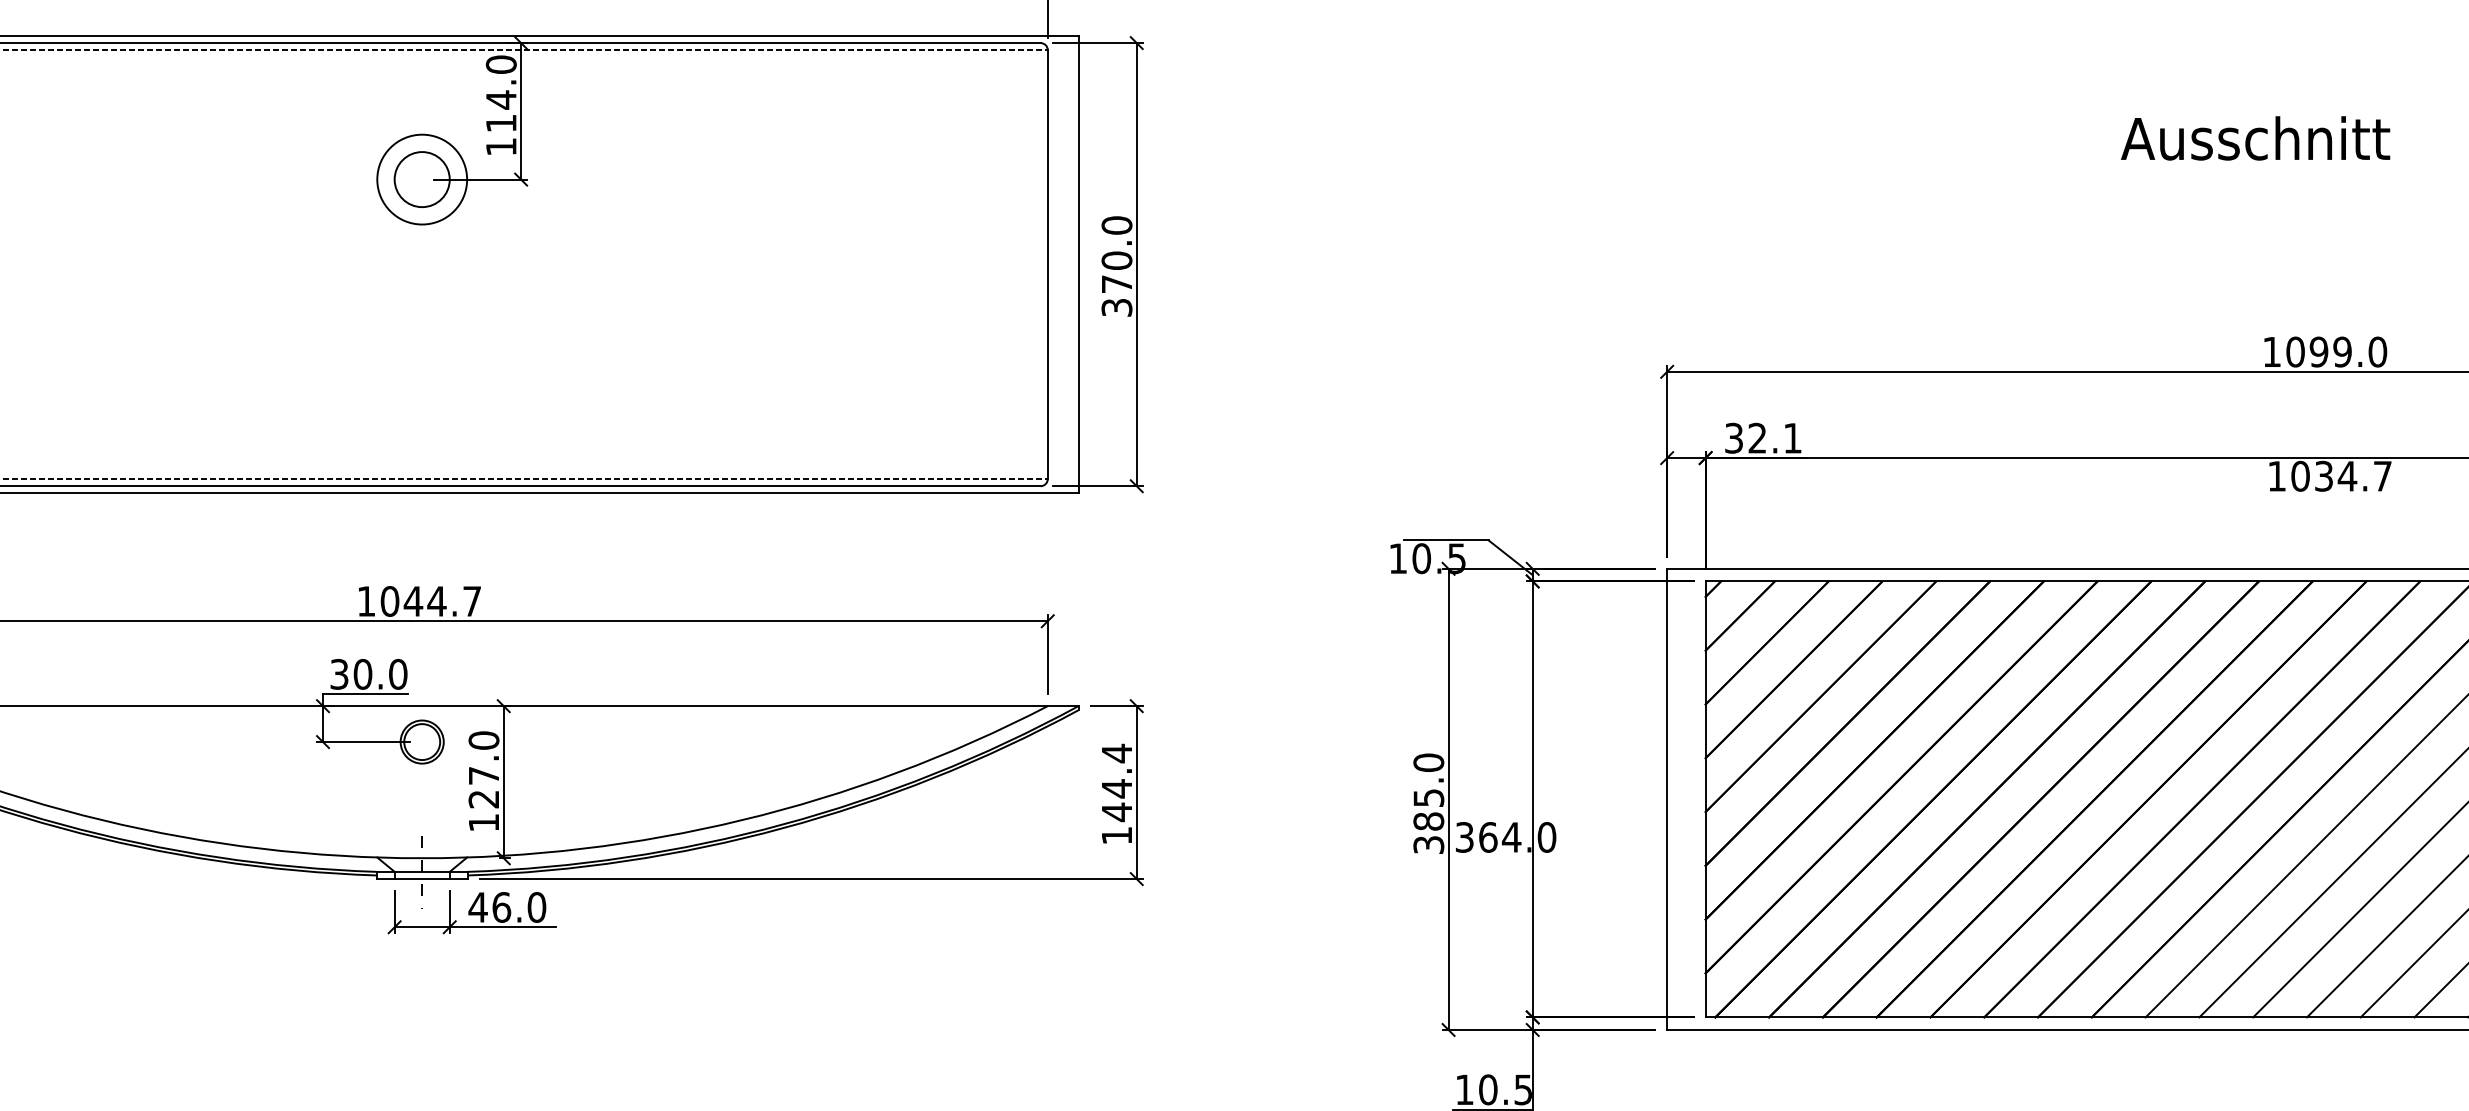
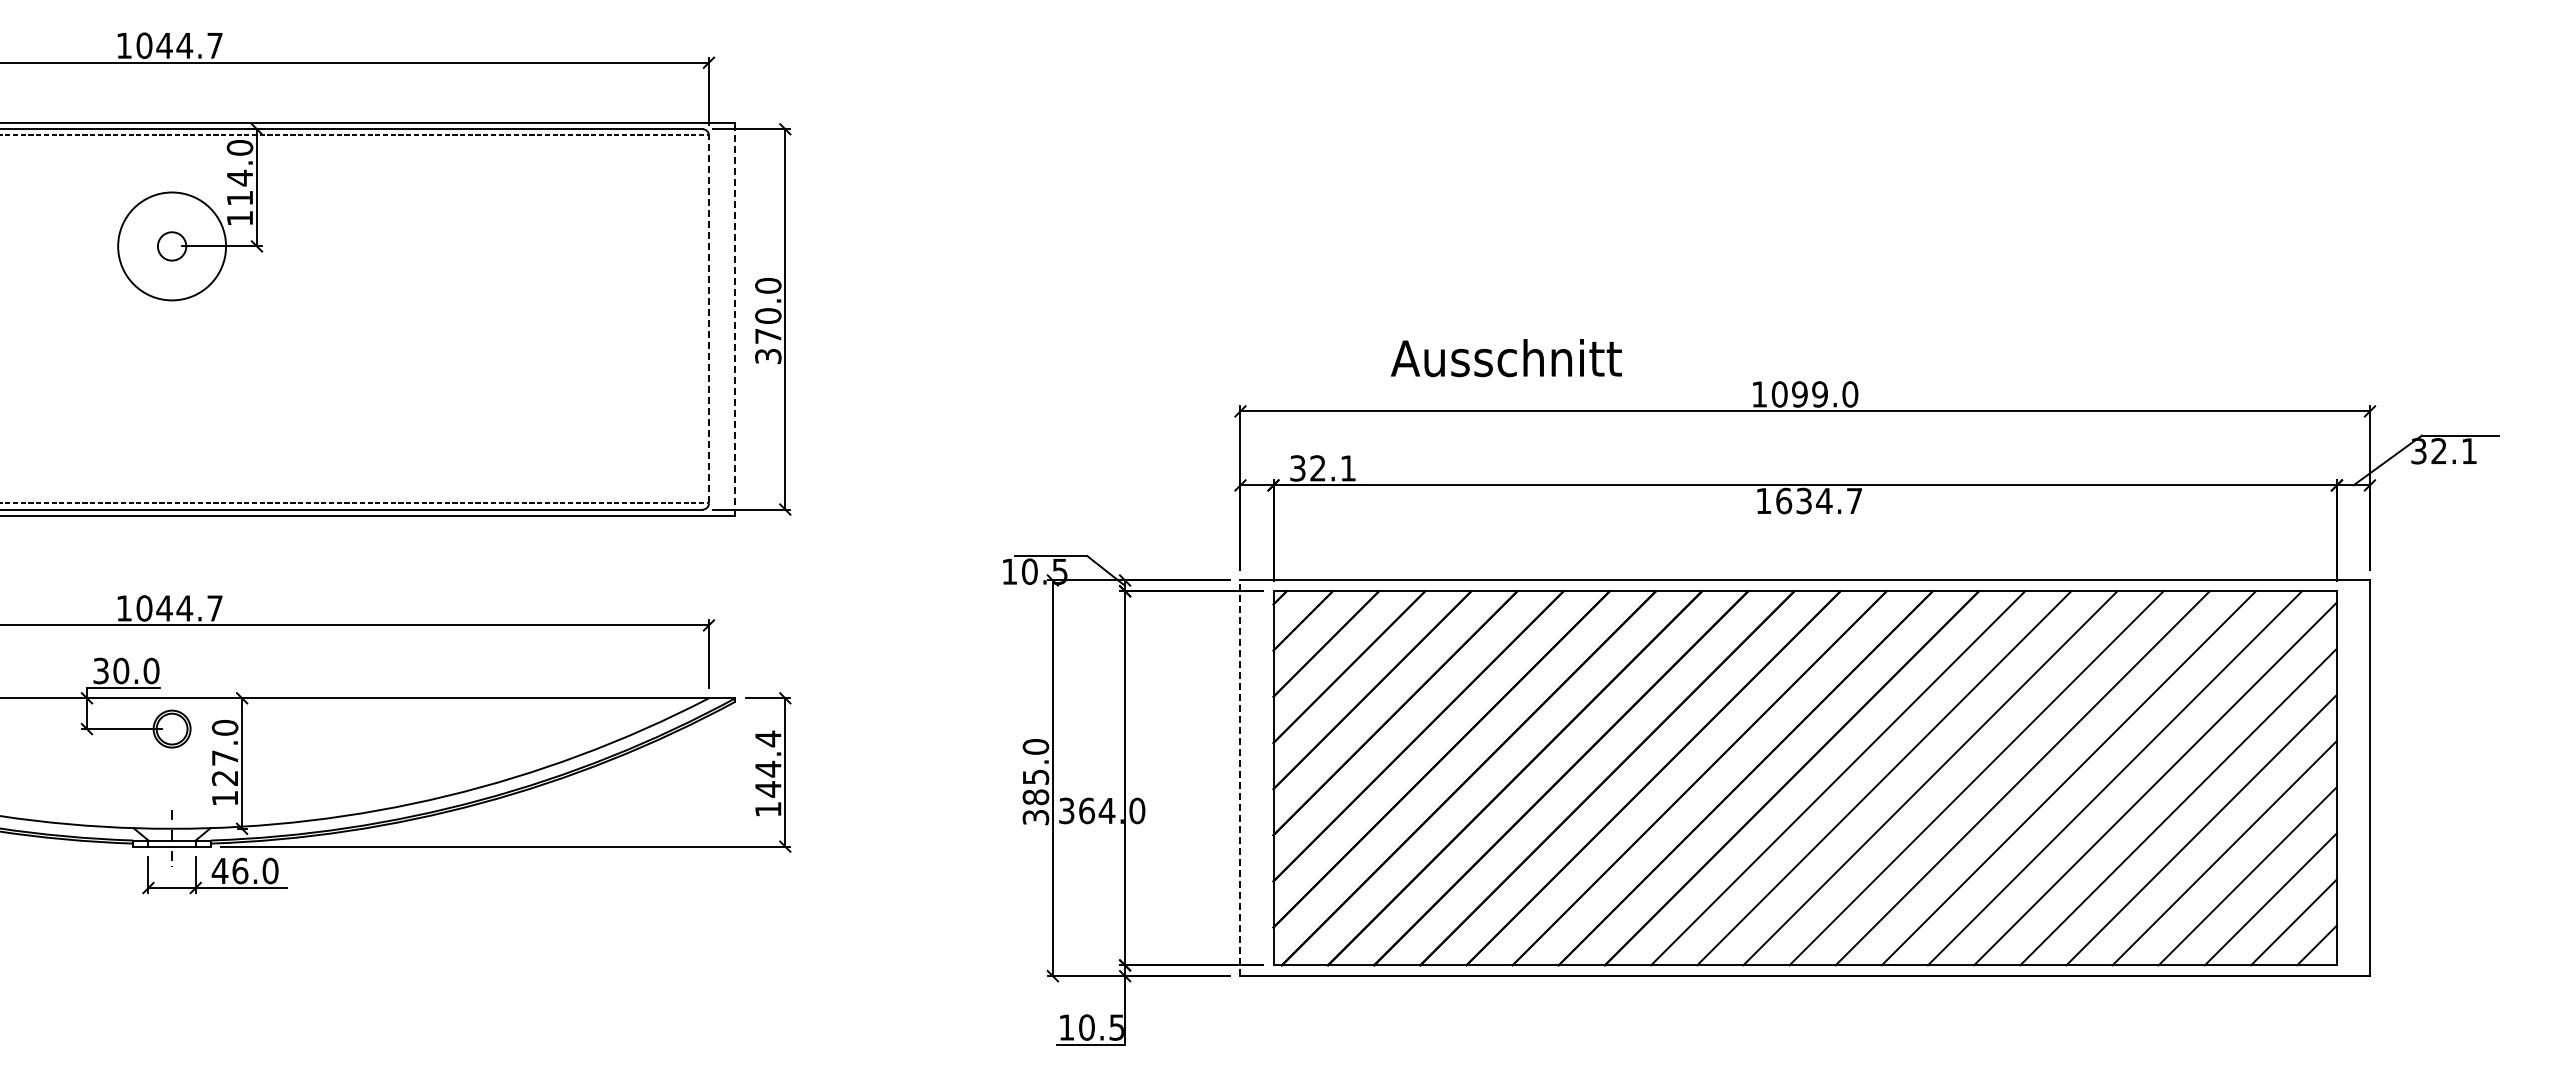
text: (2255, 138) -> (1506, 358), moved
circle: (421, 178) -> (171, 245), size x1.4
circle: (421, 179) -> (171, 246), size x0.6
line: (1078, 263) -> (735, 318), solid -> dashed
line: (1047, 264) -> (708, 319), solid -> dashed
text: (2301, 475) -> (1784, 500), 1034.7 -> 1634.7
line: (1667, 799) -> (1240, 778), solid -> dashed

